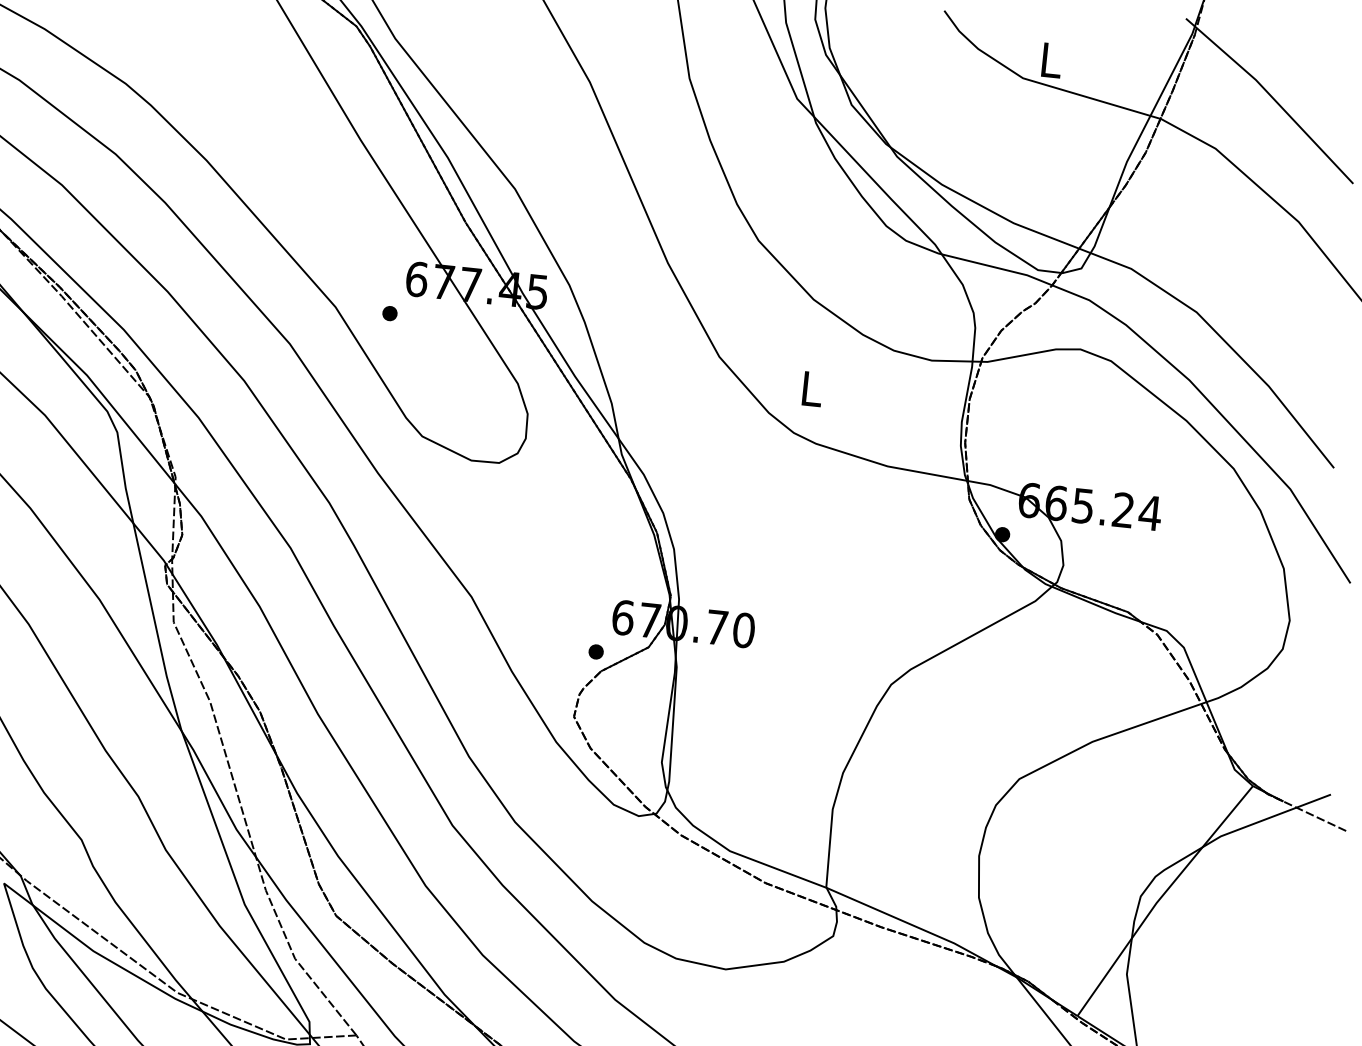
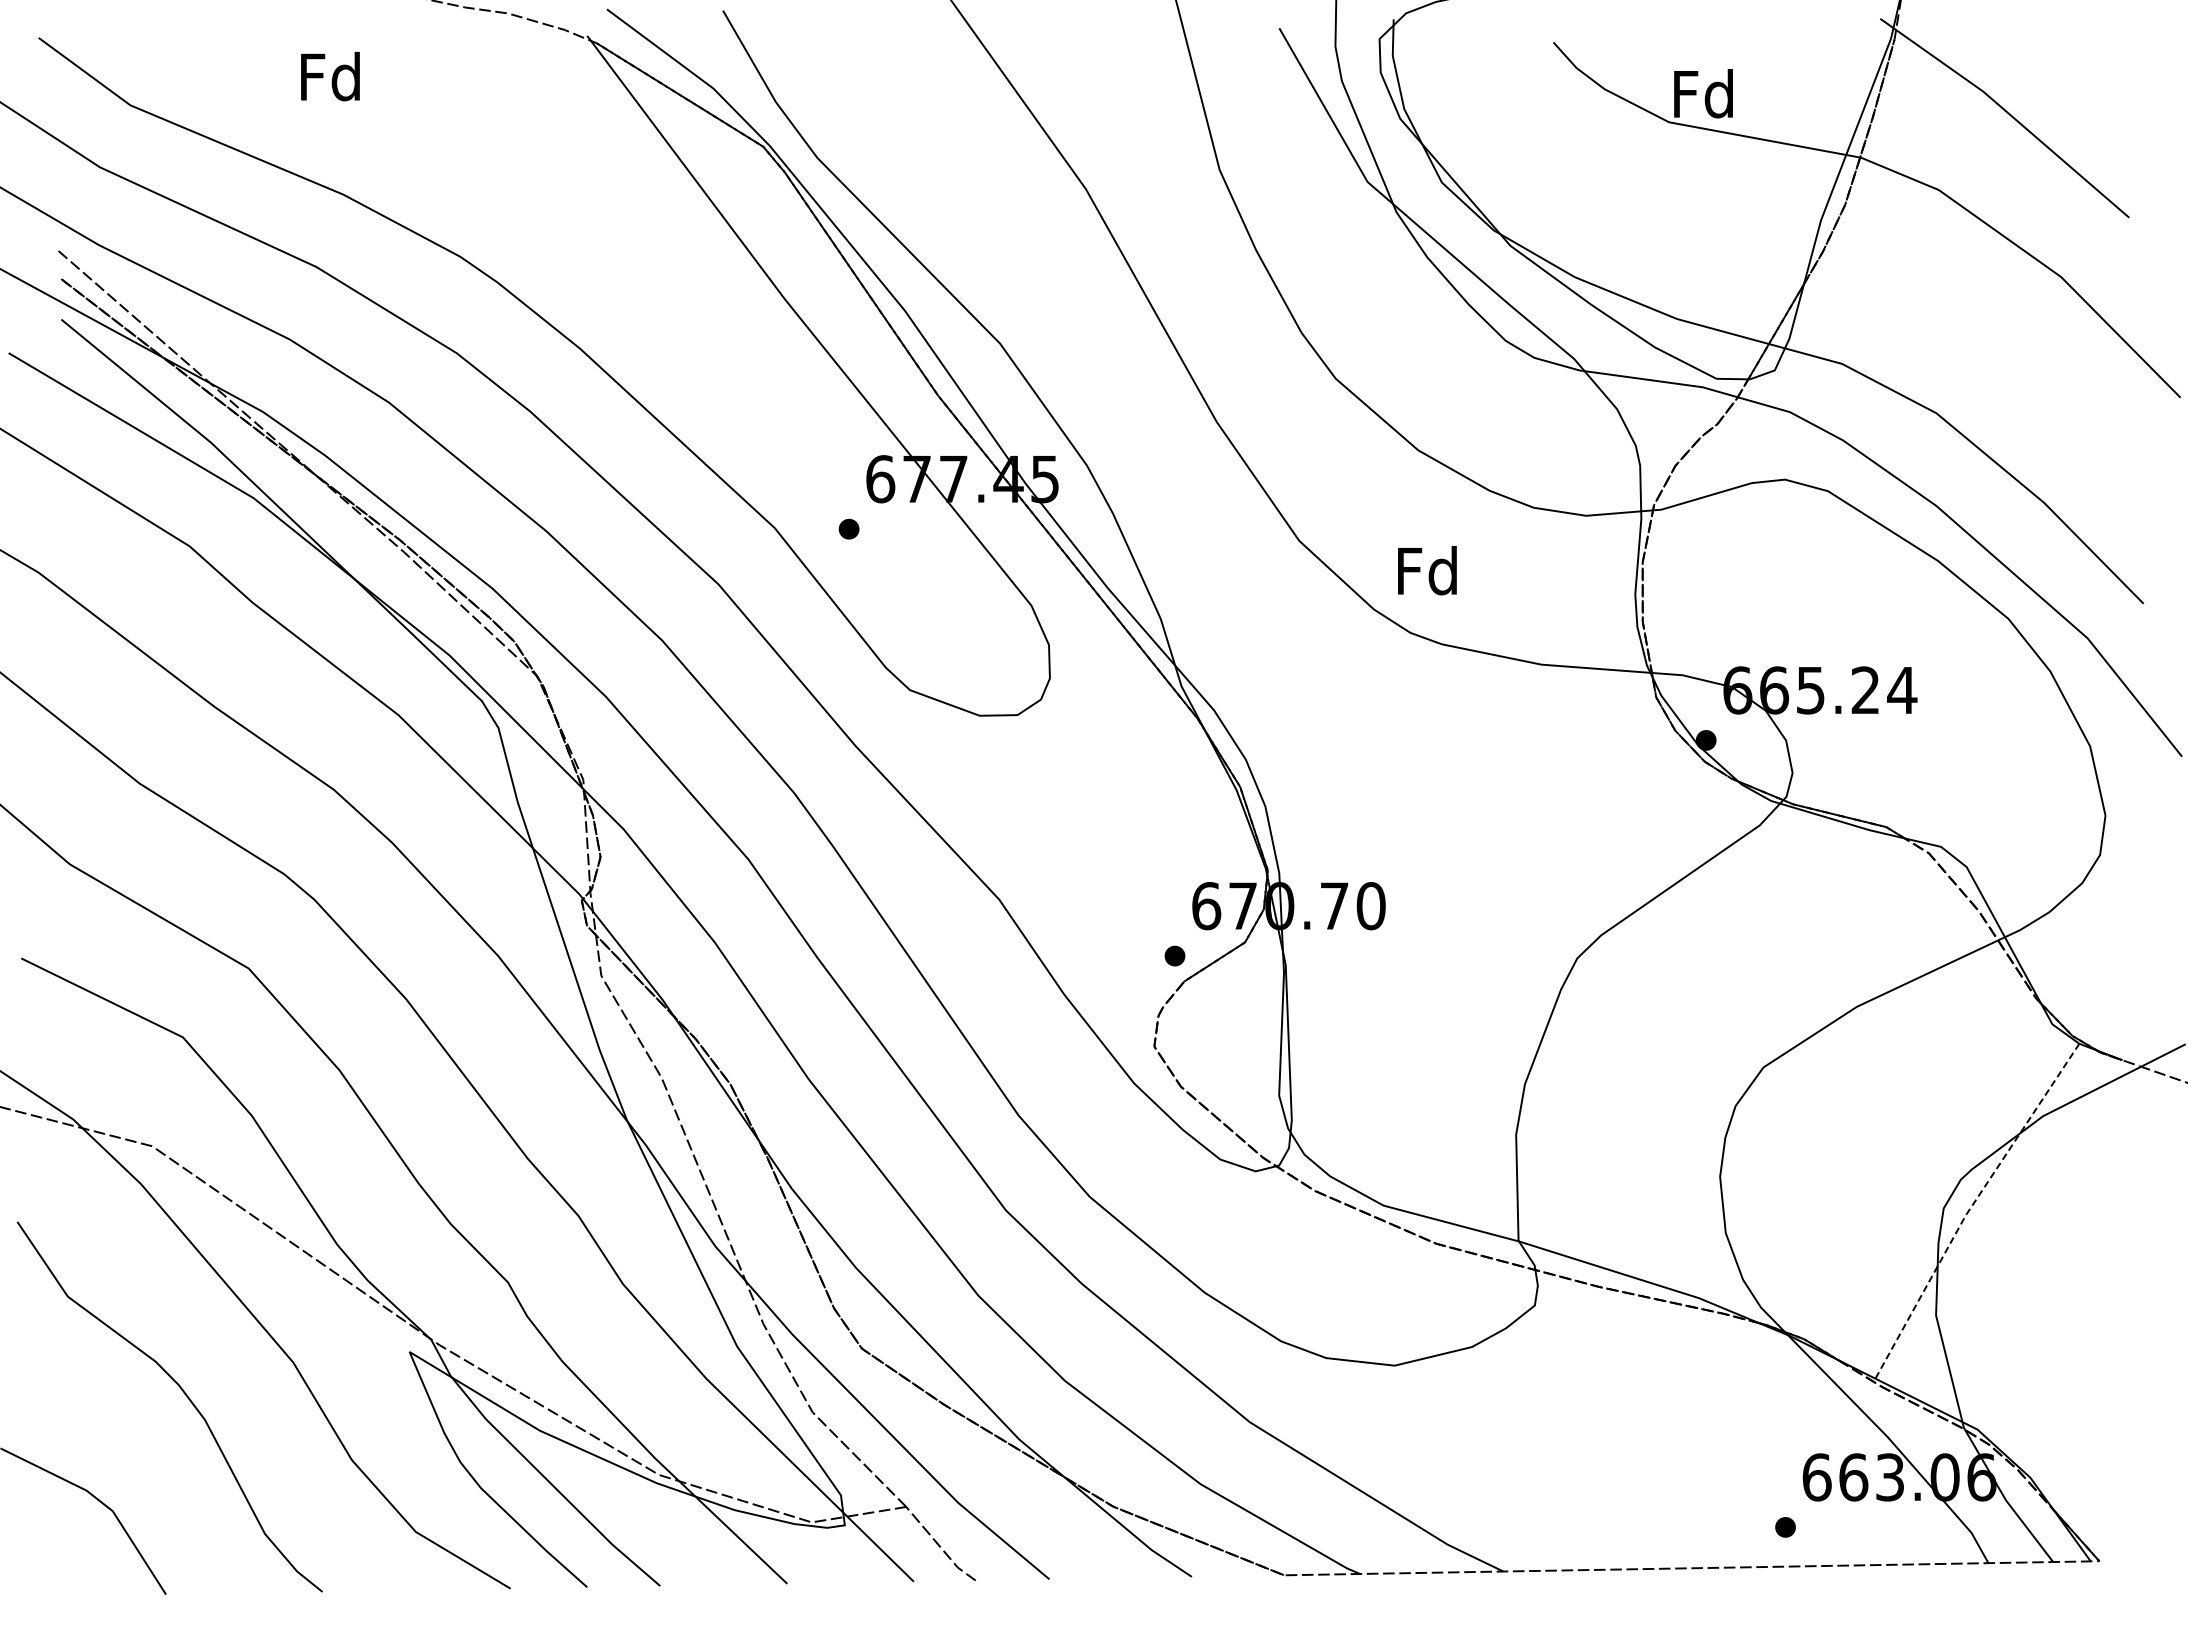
text: (1050, 59) -> (1703, 93), L -> Fd
text: (811, 388) -> (1427, 570), L -> Fd
line: (1160, 898) -> (1970, 1208), solid -> dashed

